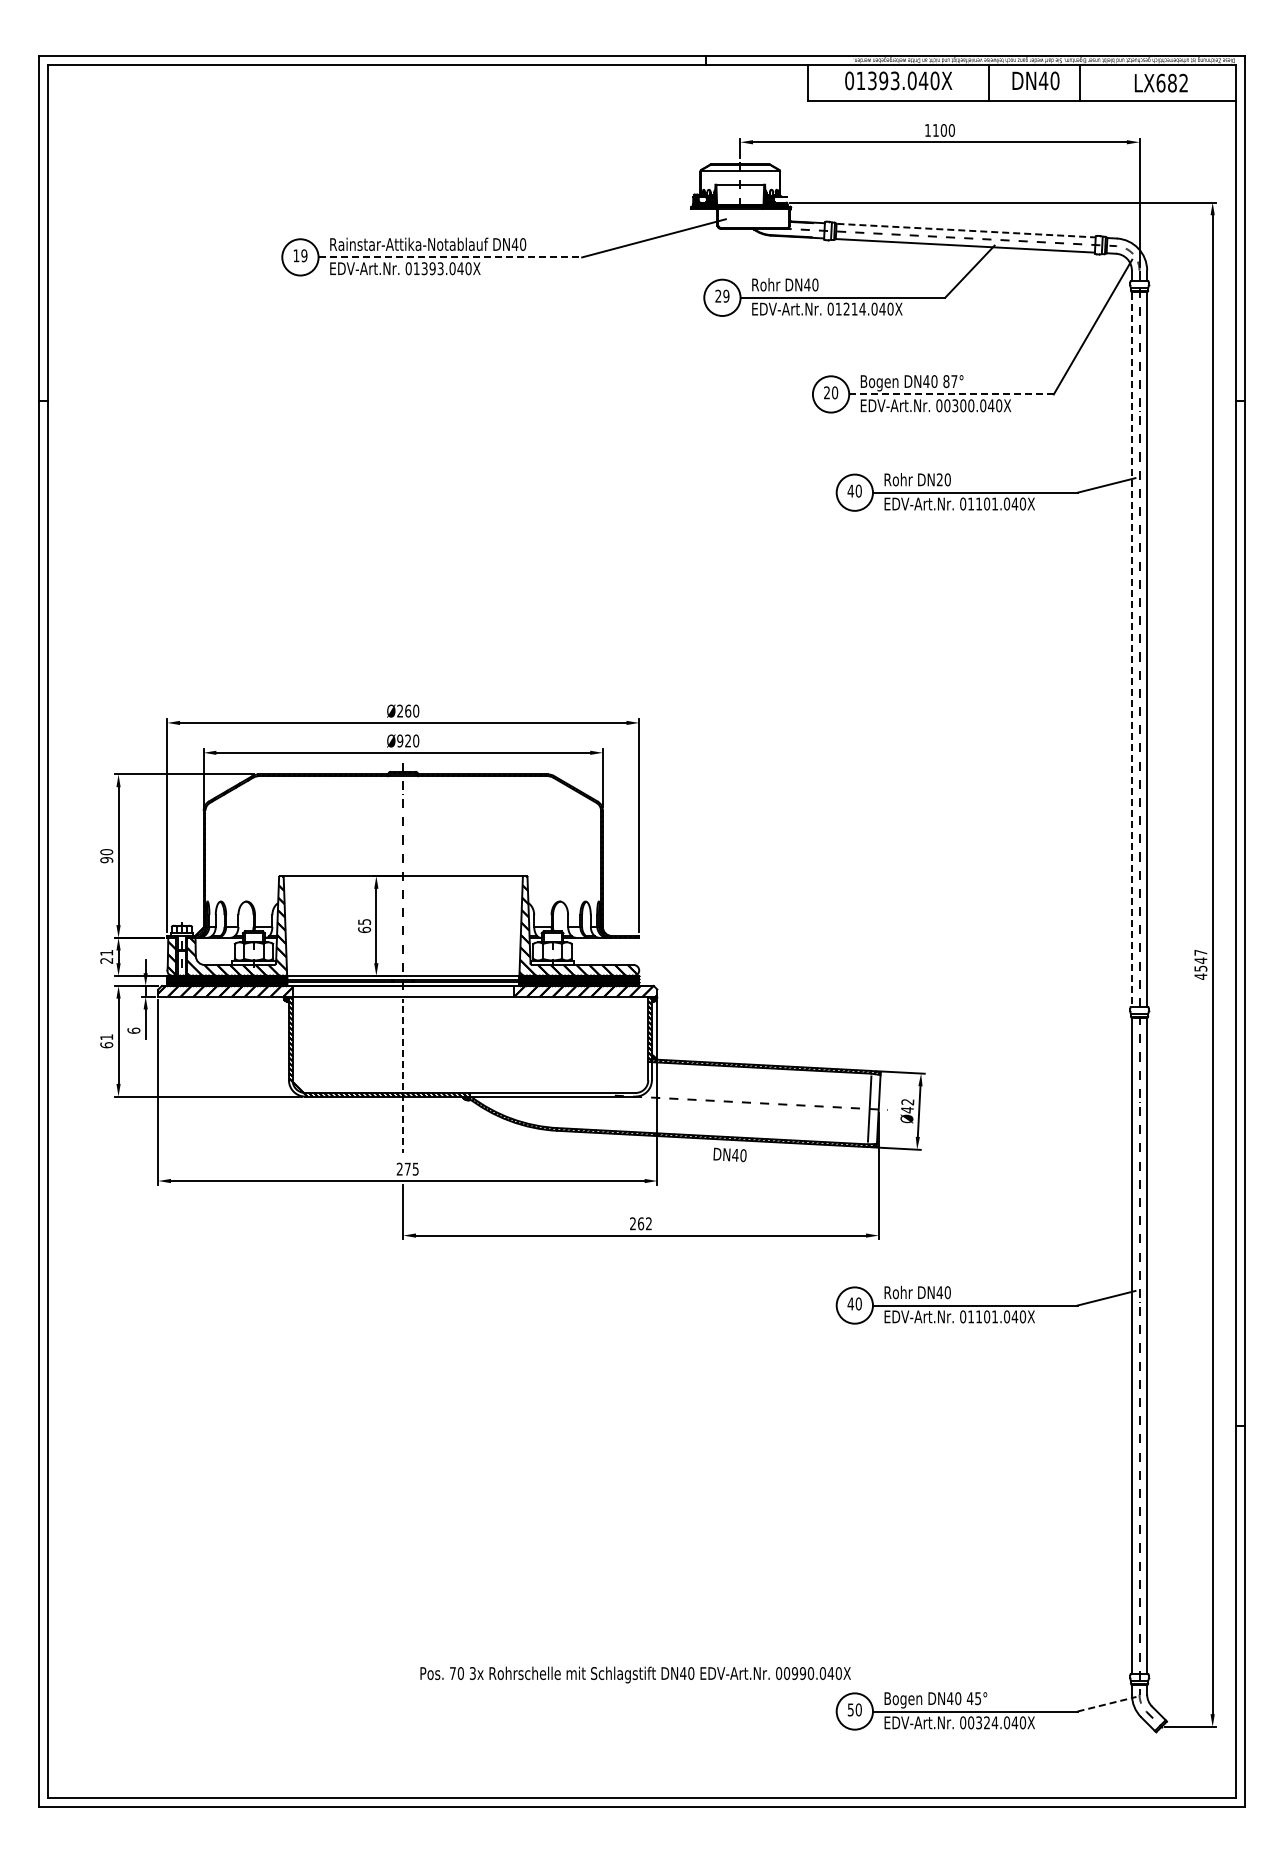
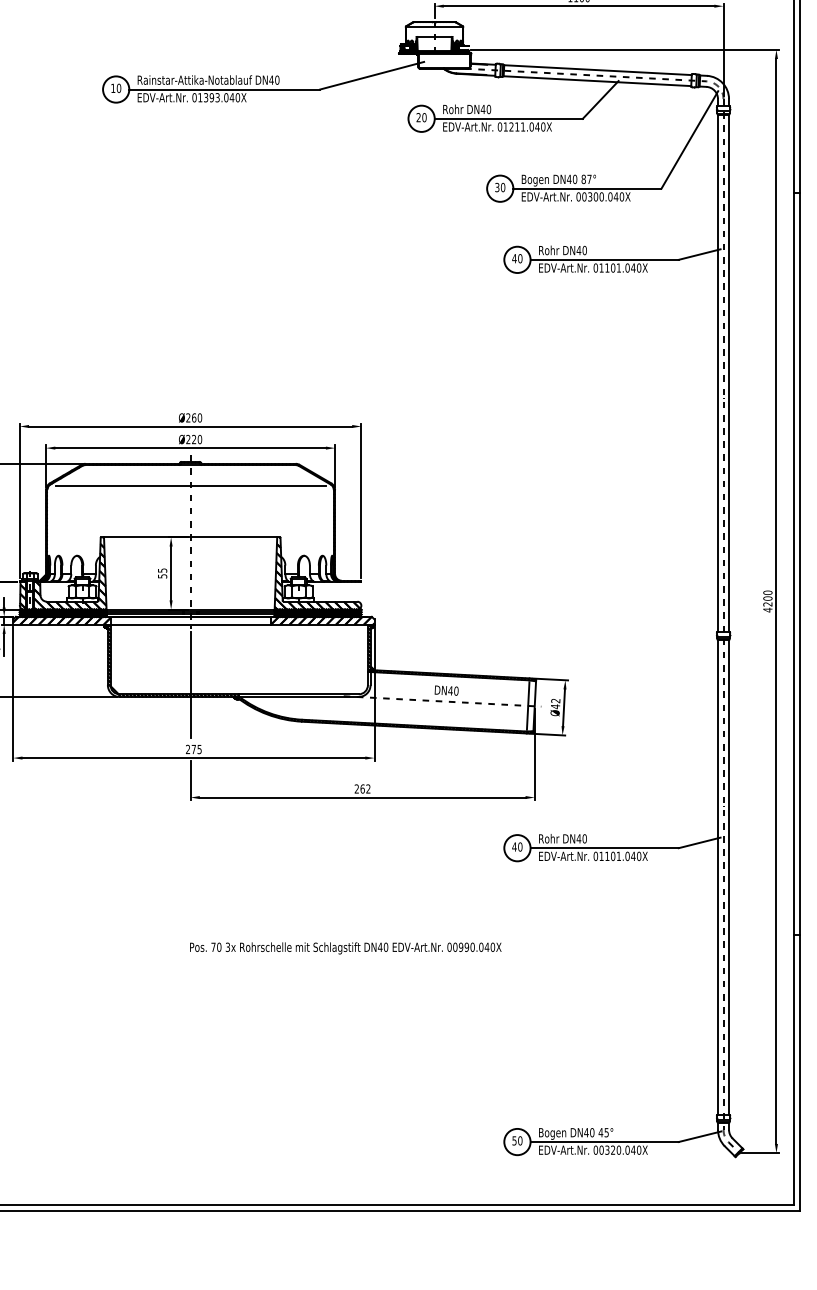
line: (967, 230) -> (598, 70), dashed -> solid
text: (304, 255) -> (119, 88), 19 -> 10
line: (450, 257) -> (224, 89), dashed -> solid
text: (726, 296) -> (424, 117), 29 -> 20
text: (862, 308) -> (522, 126), 01214.040X -> 01211.040X
text: (826, 393) -> (496, 188), 20 -> 30
line: (952, 394) -> (588, 188), dashed -> solid
text: (939, 479) -> (578, 250), DN20 -> DN40
line: (1131, 649) -> (717, 373), dashed -> solid
text: (400, 740) -> (188, 439), Ø920 -> Ø220
line: (403, 805) -> (190, 486), added
text: (364, 929) -> (162, 576), 65 -> 55
text: (1200, 960) -> (767, 598), 4547 -> 4200
line: (403, 1079) -> (190, 684), dashed -> solid
text: (729, 1154) -> (446, 690), moved
text: (635, 1674) -> (345, 948), moved
line: (1107, 1704) -> (700, 1136), dashed -> solid
text: (994, 1722) -> (618, 1149), 00324.040X -> 00320.040X

